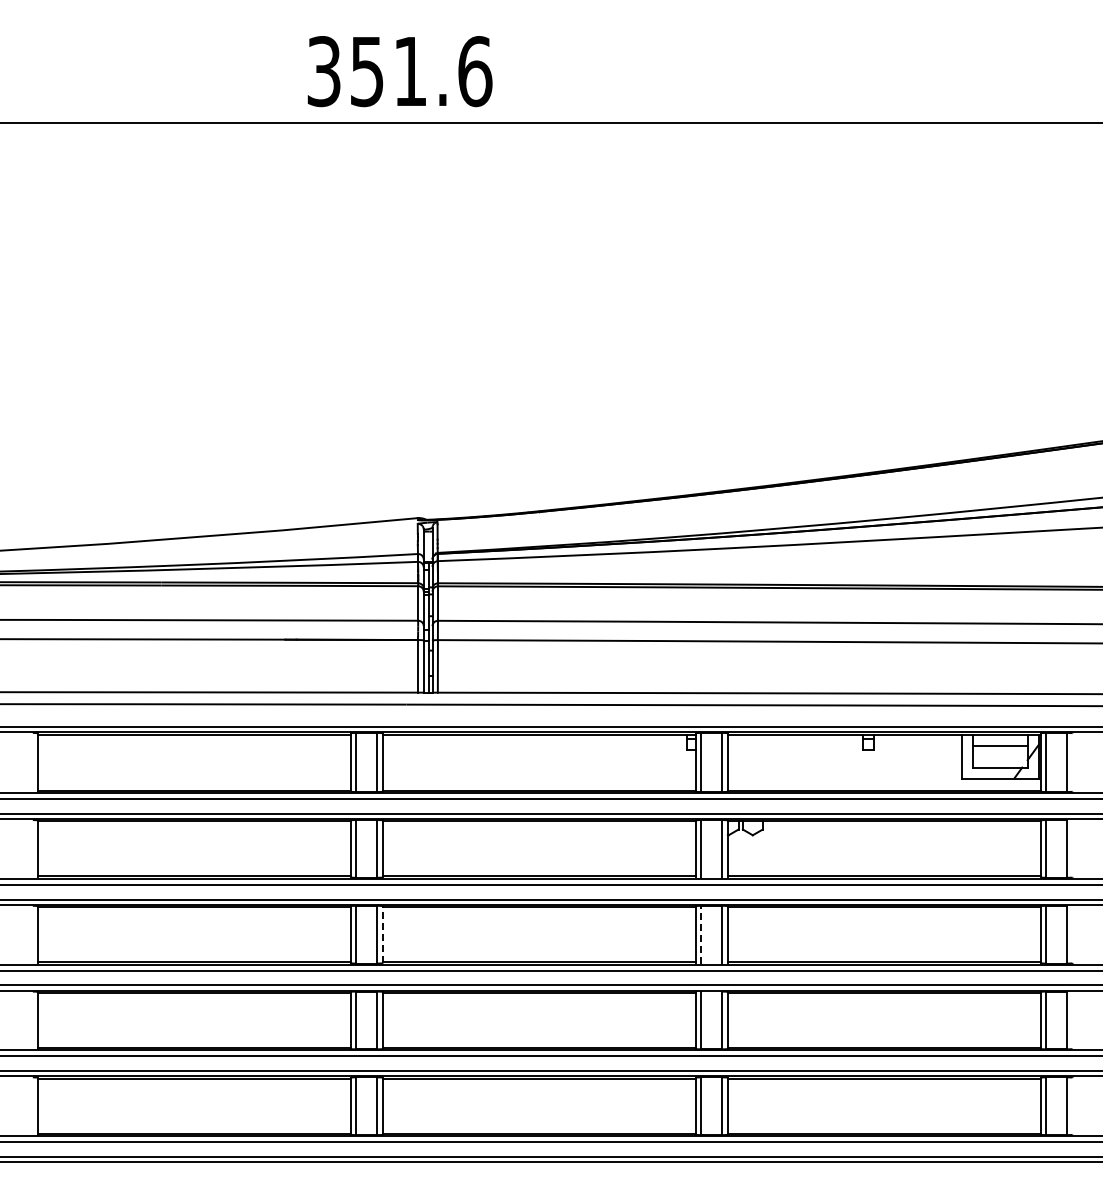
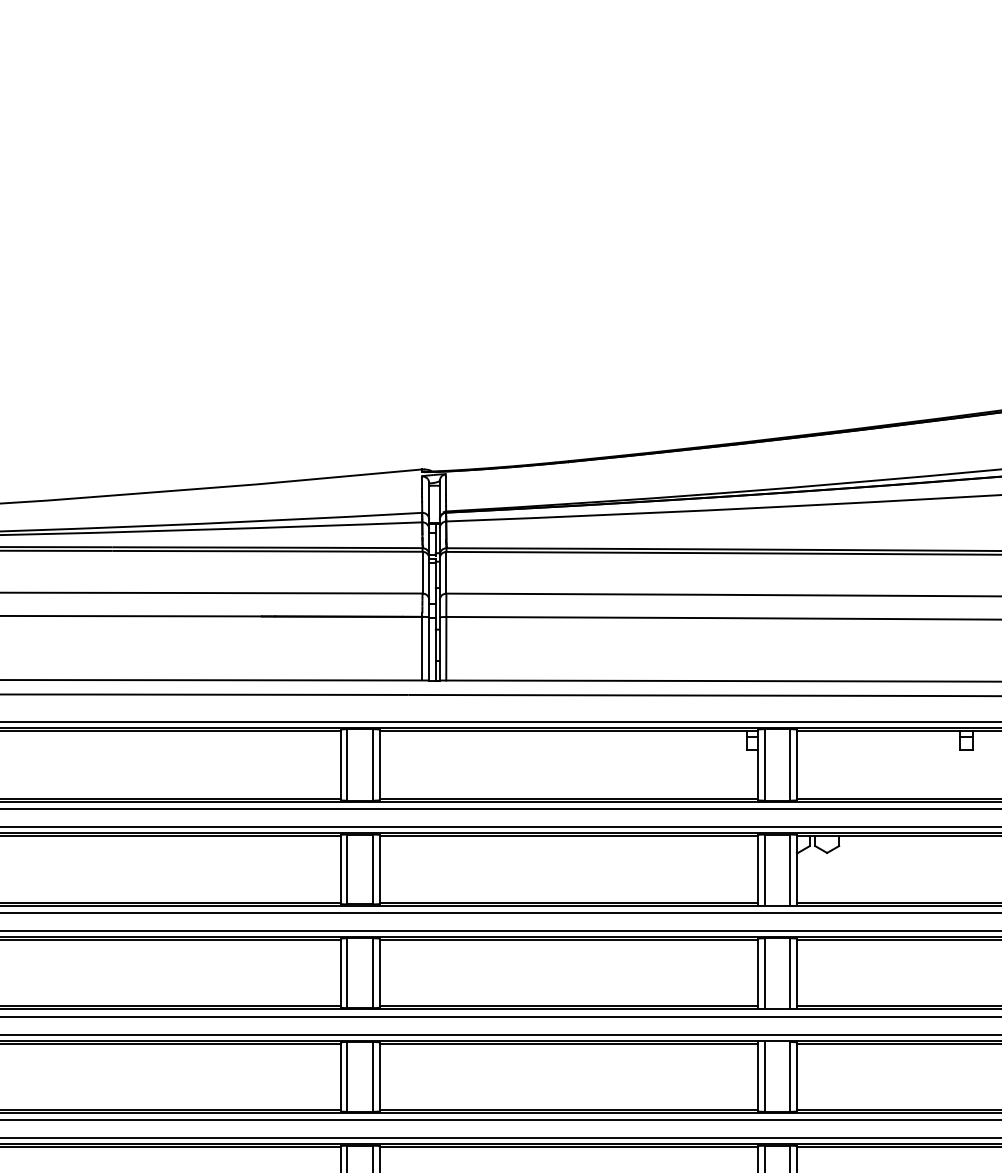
line: (382, 934) -> (379, 972), dashed -> solid
line: (701, 934) -> (765, 972), dashed -> solid

